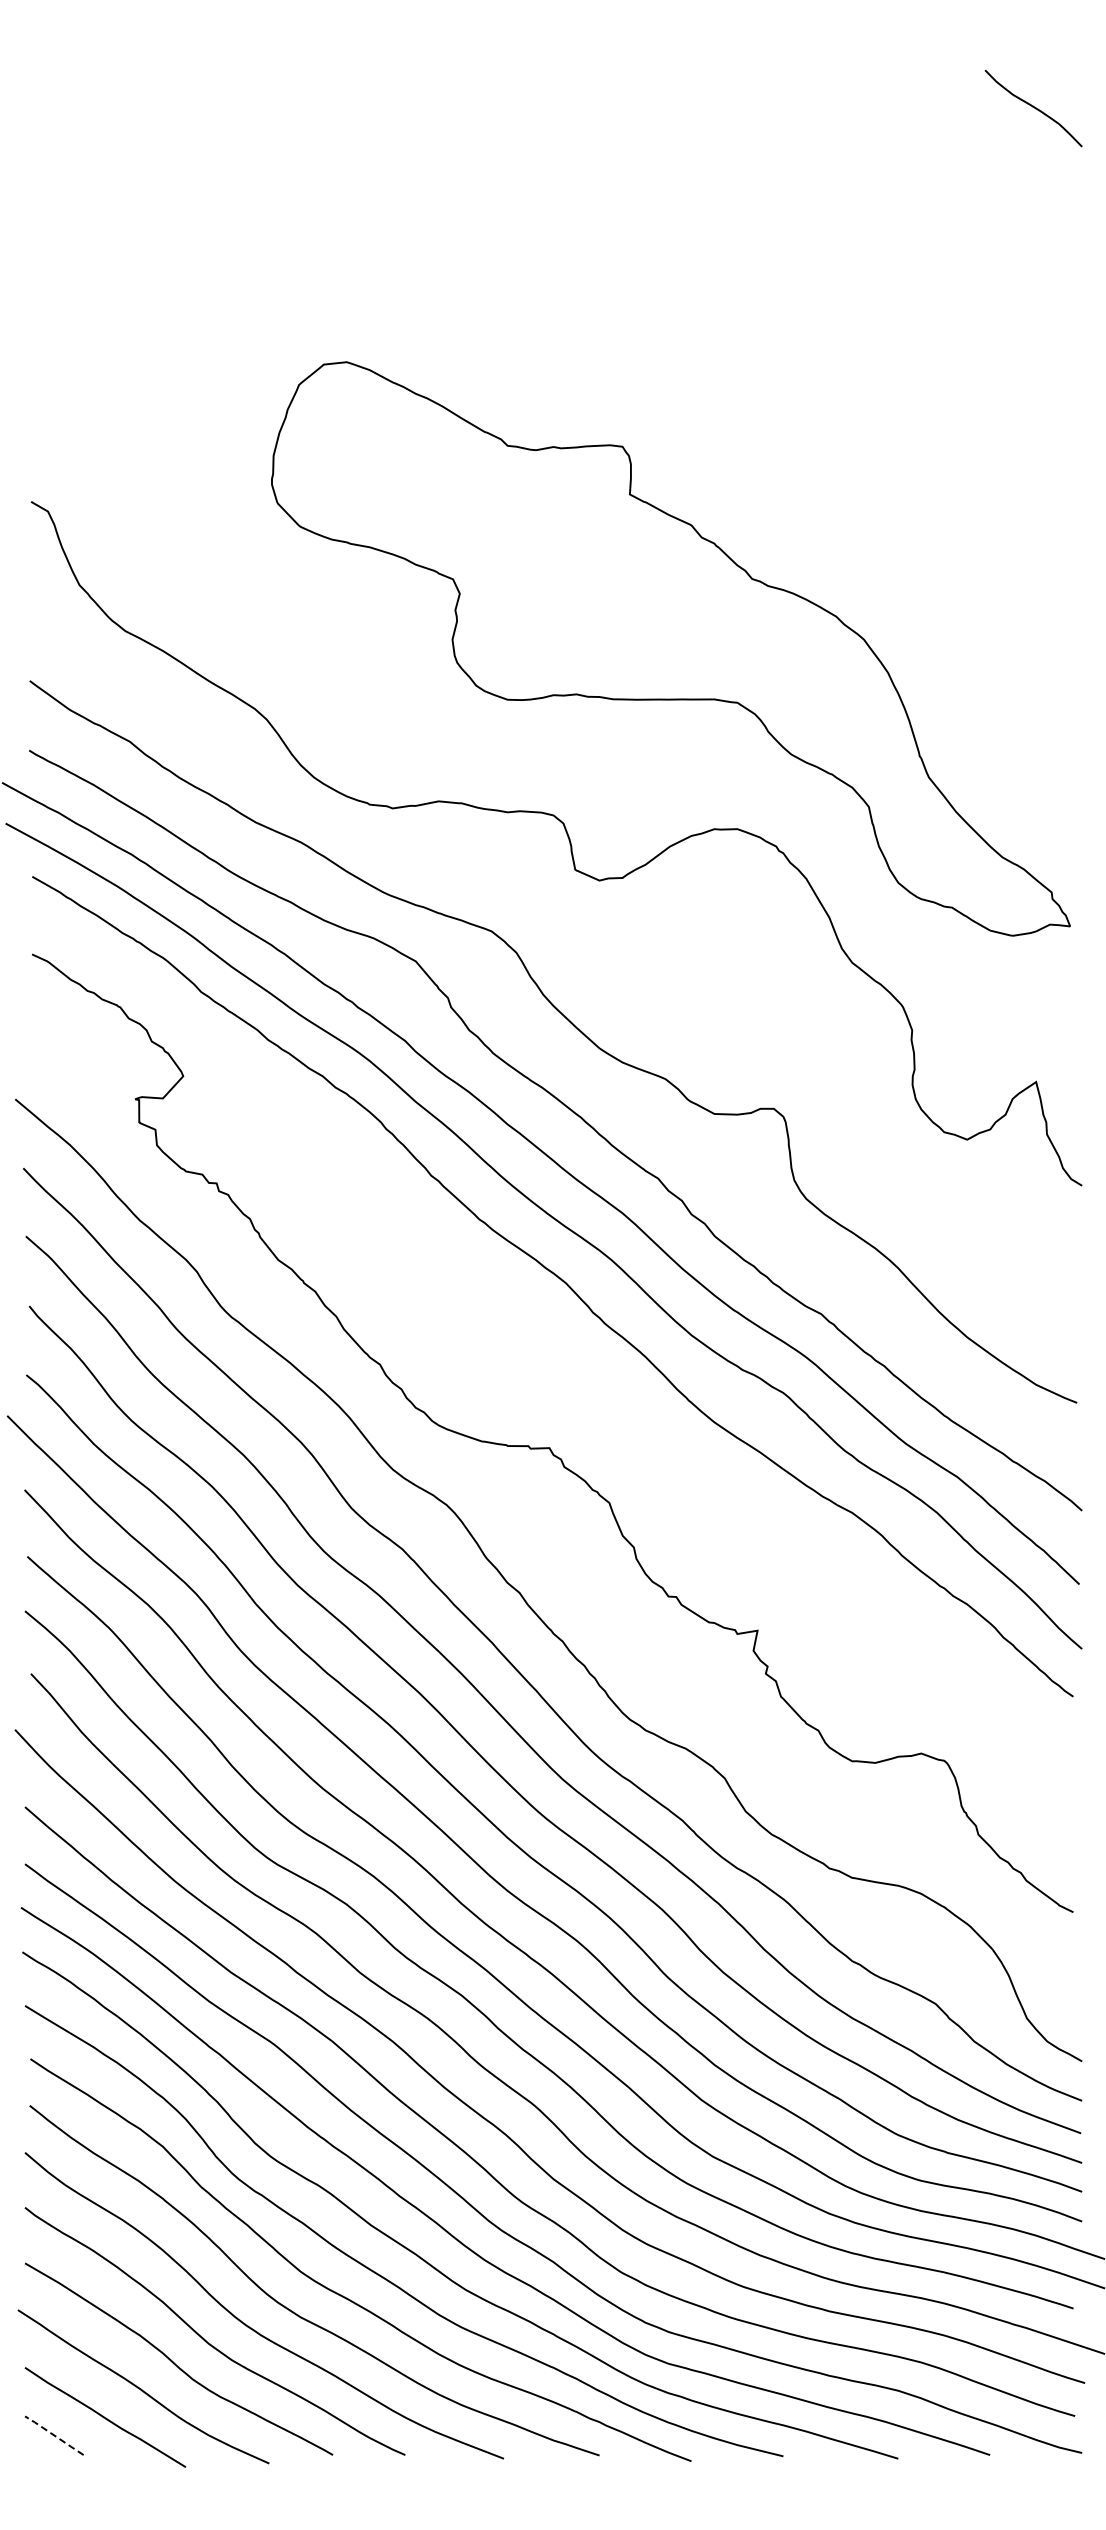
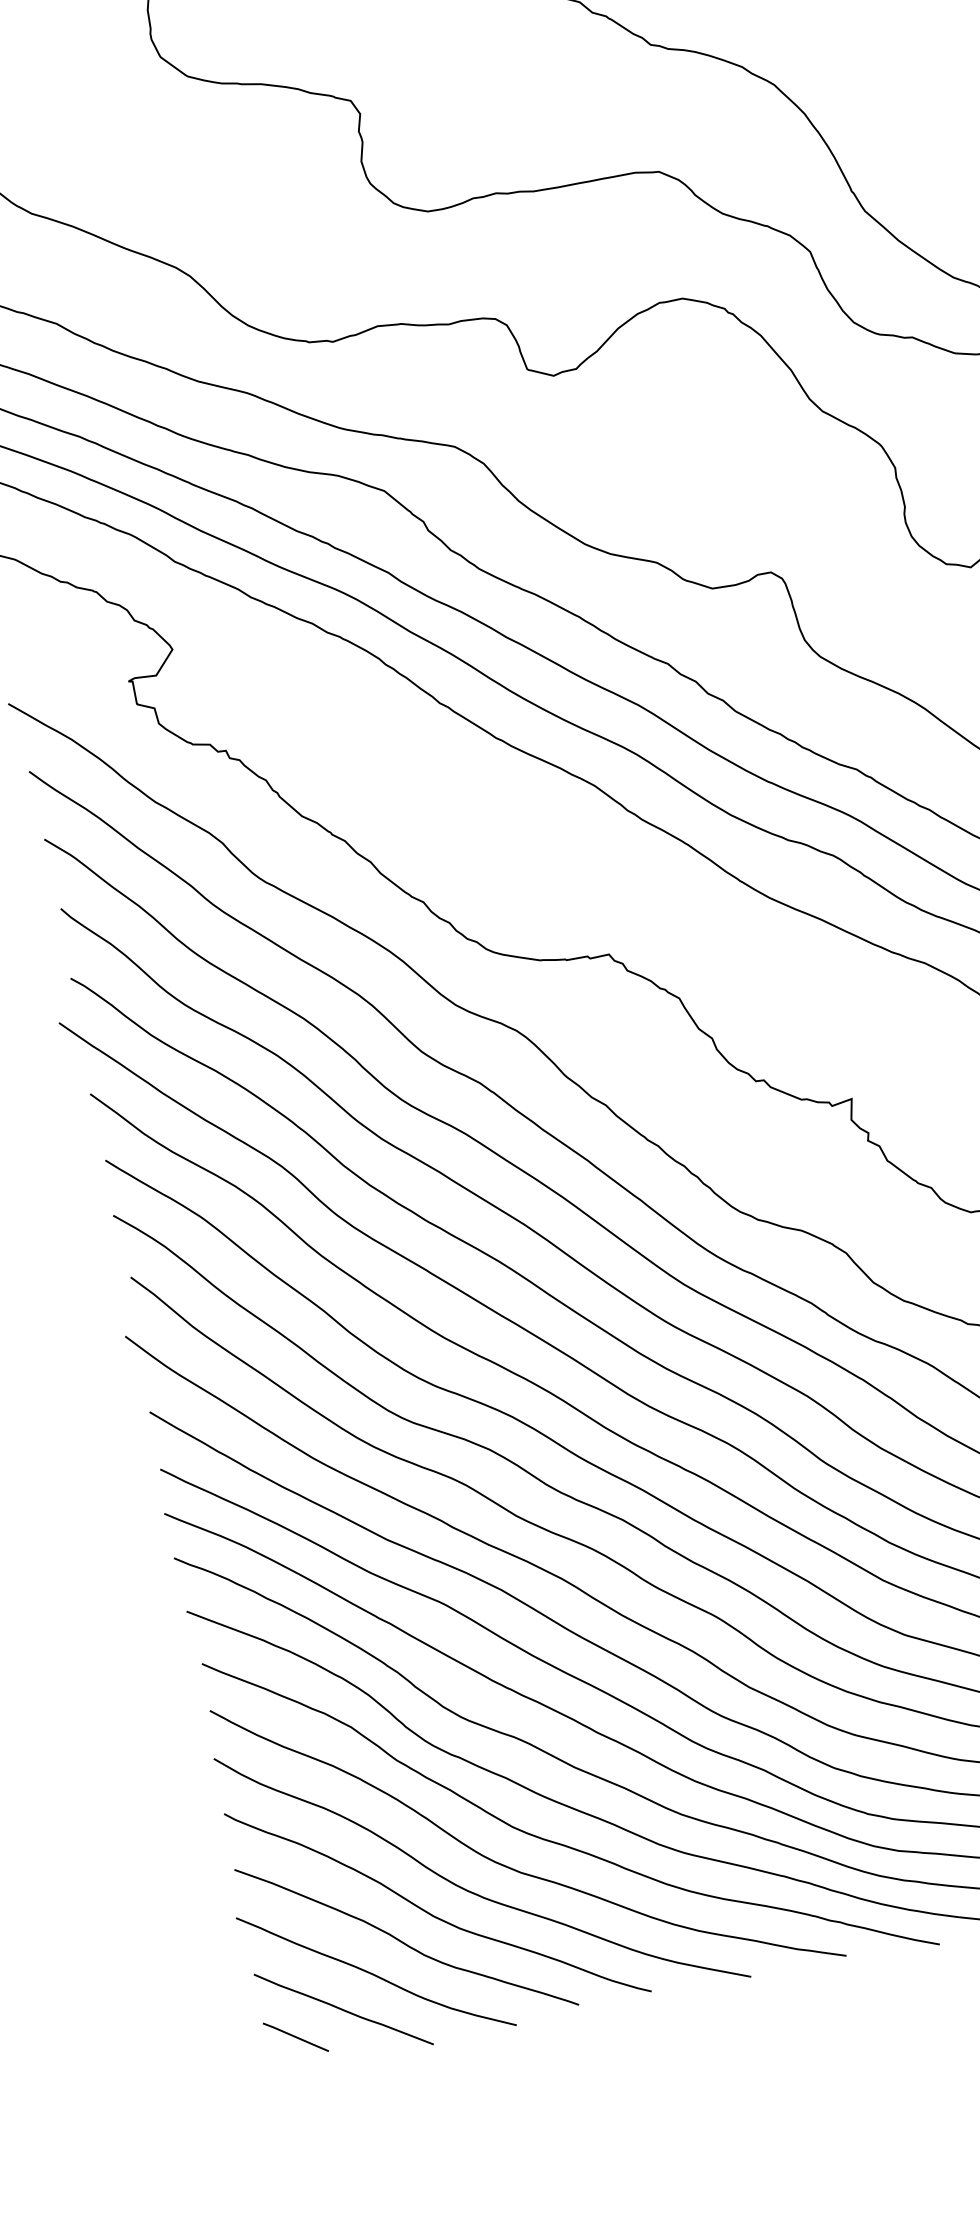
line: (54, 2435) -> (296, 2037), dashed -> solid

